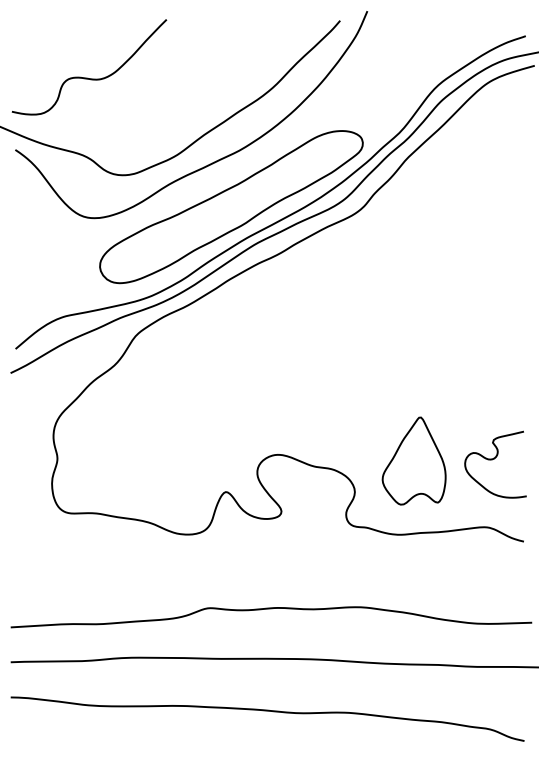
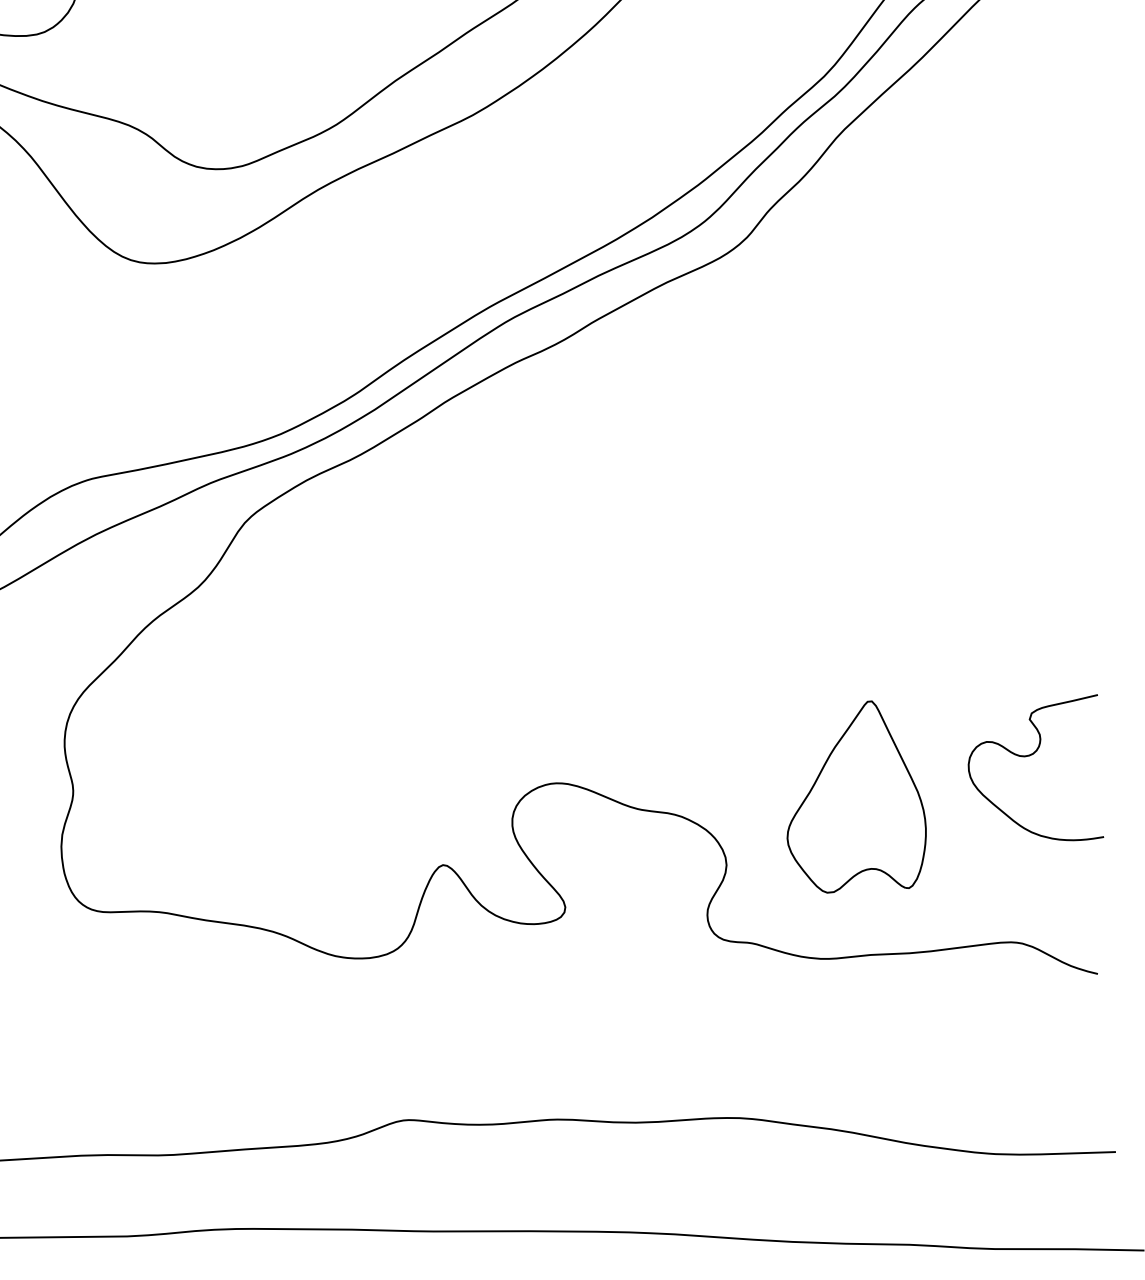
part: (231, 207) -> (455, 240), removed
curve: (492, 460) -> (1028, 758), moved

